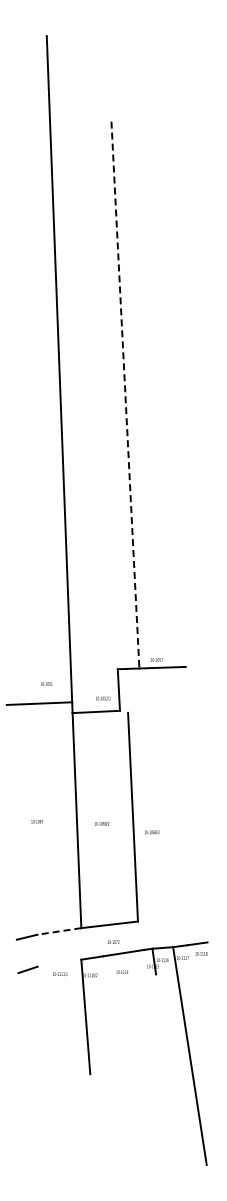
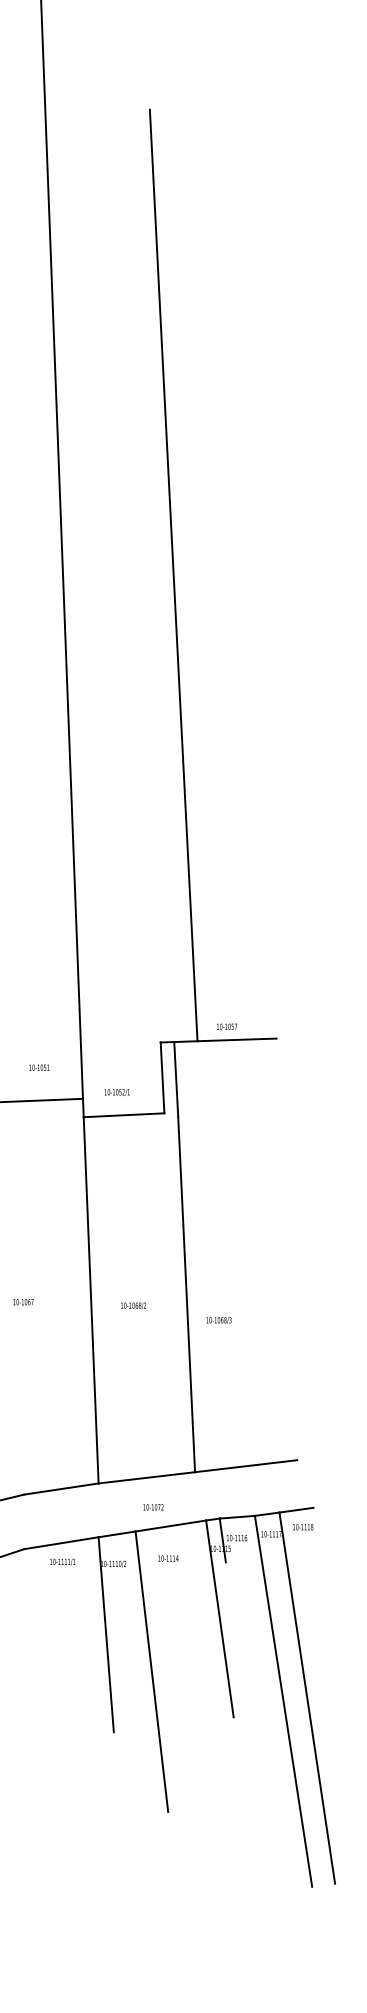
line: (125, 395) -> (173, 576), dashed -> solid
line: (126, 690) -> (175, 1078), added
text: (103, 698) -> (117, 1092), moved
line: (167, 917) -> (245, 1465), added
line: (58, 931) -> (59, 1489), dashed -> solid
line: (59, 962) -> (61, 1541), added
line: (152, 1007) -> (219, 1618), added
line: (112, 1038) -> (151, 1671), added
line: (203, 1054) -> (306, 1698), added

